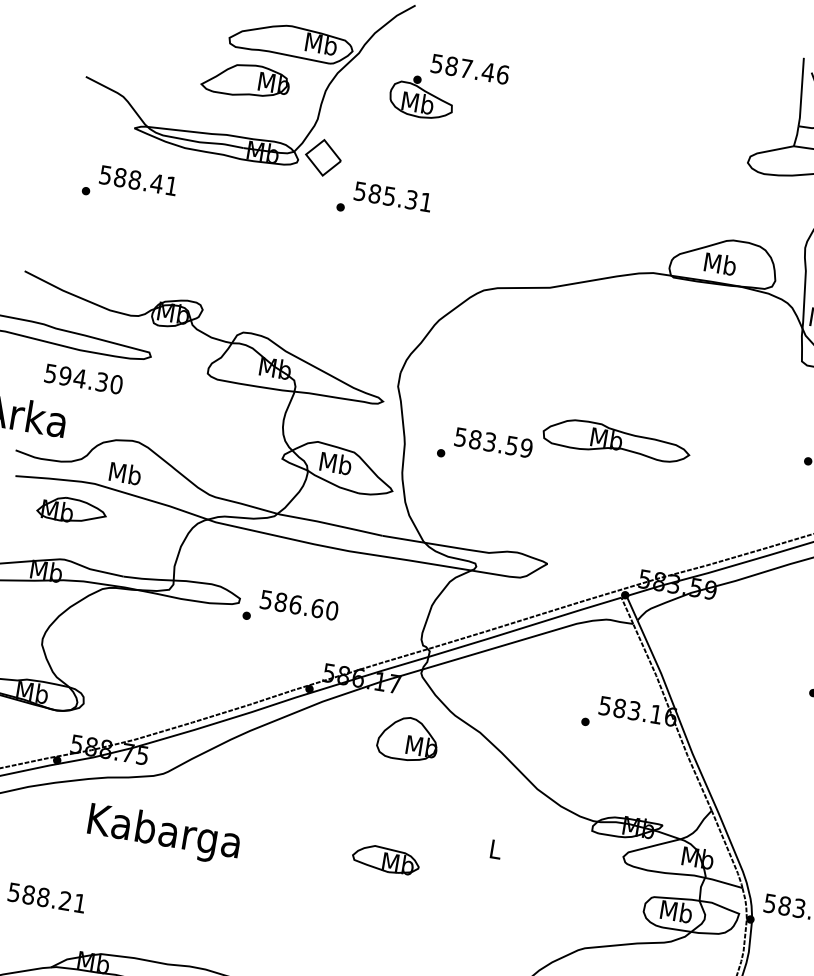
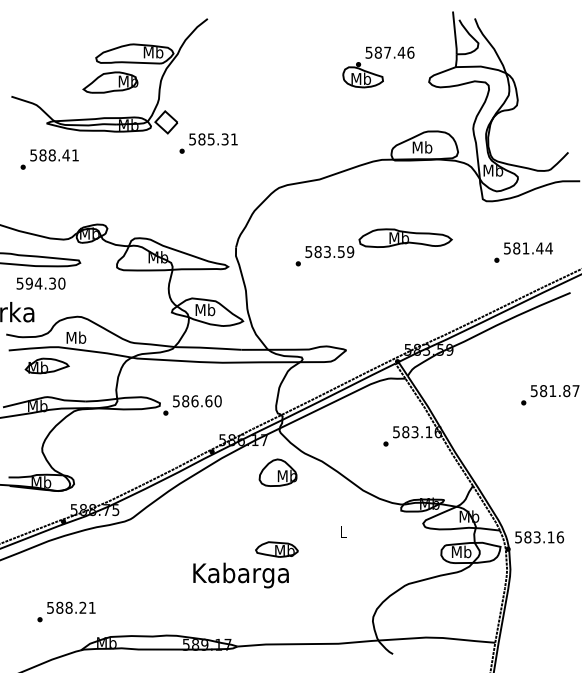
part: (441, 98) -> (375, 73), moved
part: (563, 447) -> (373, 247), moved
text: (163, 834) -> (240, 575), moved

